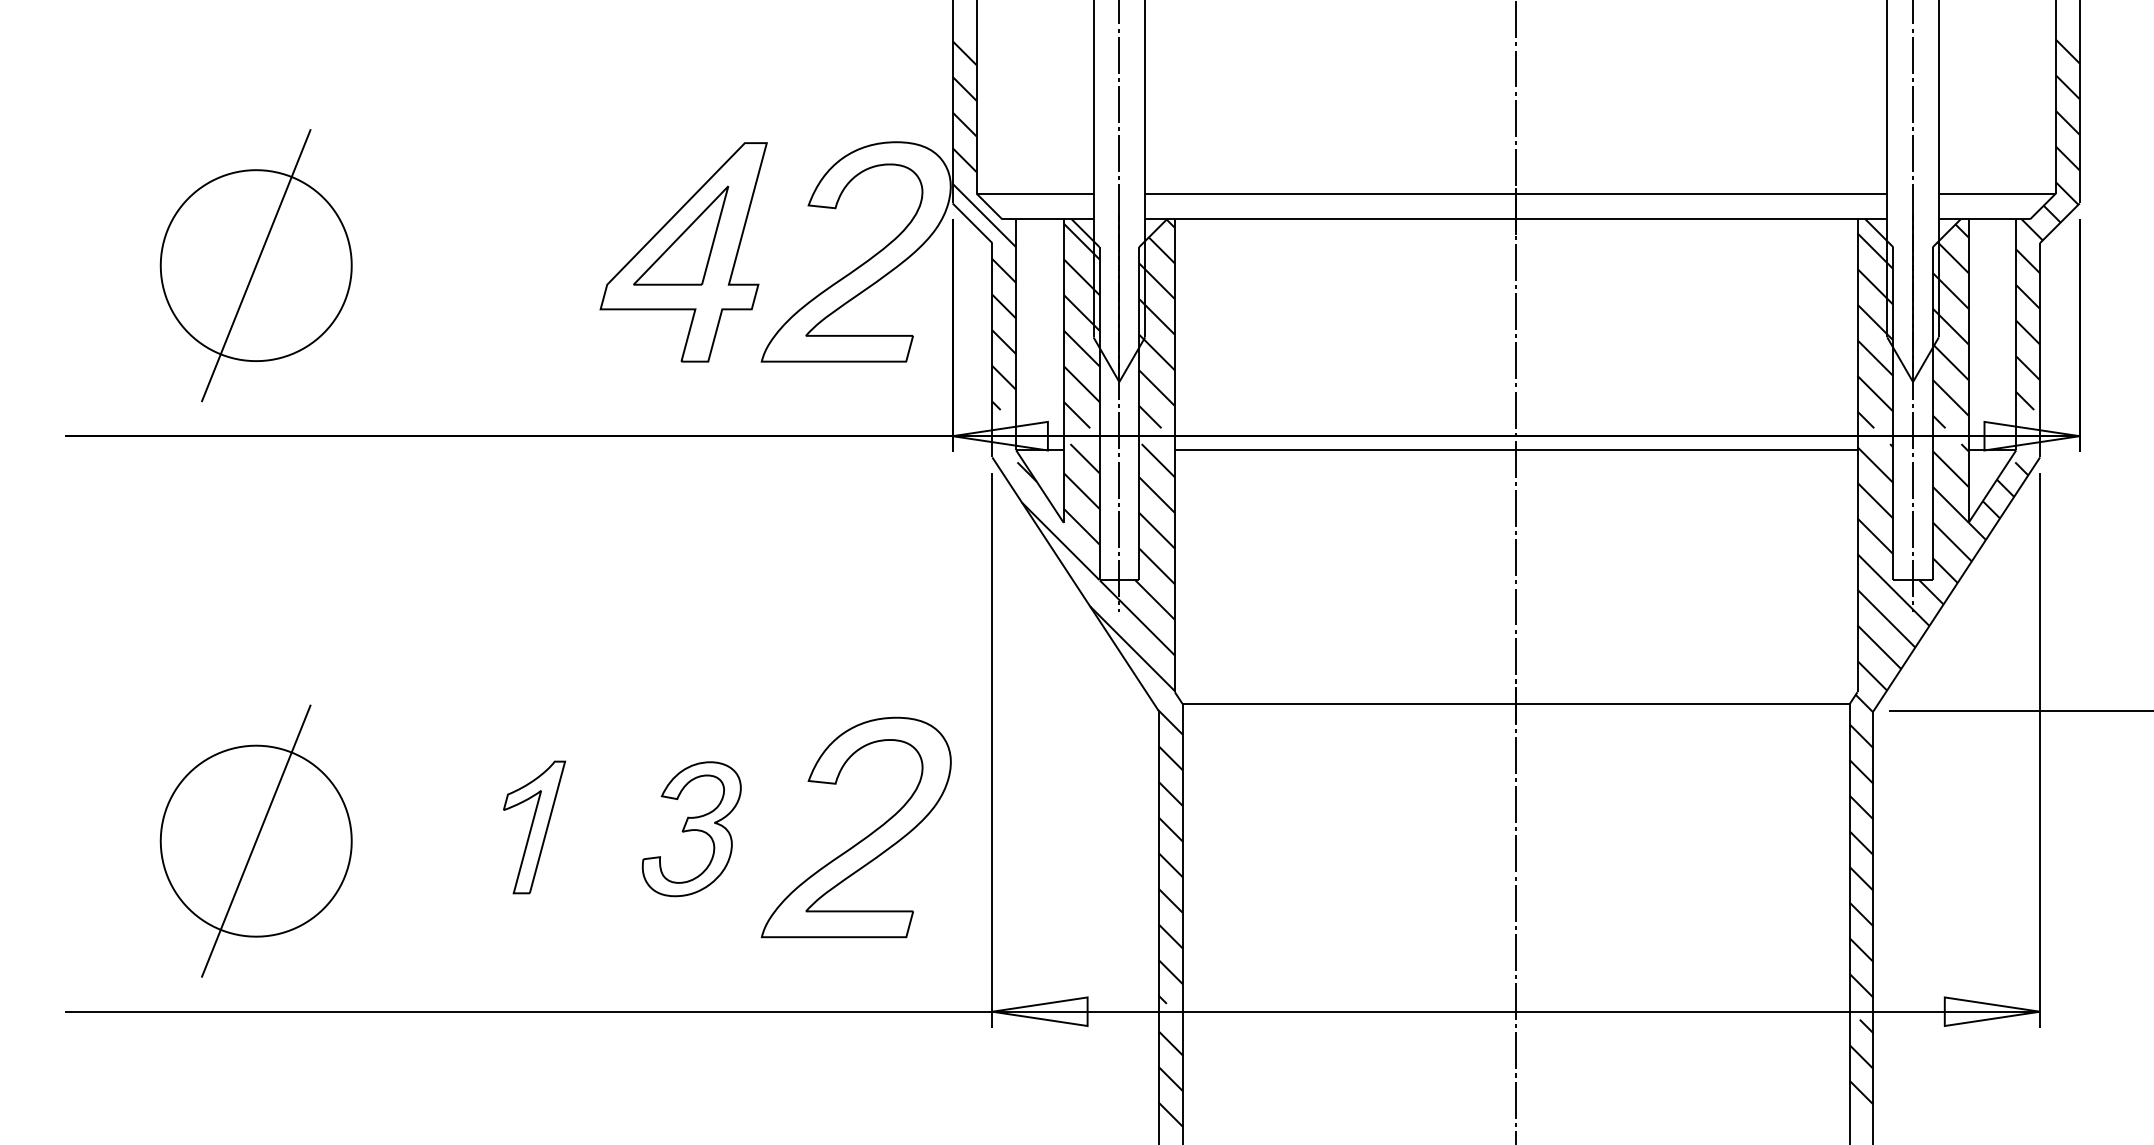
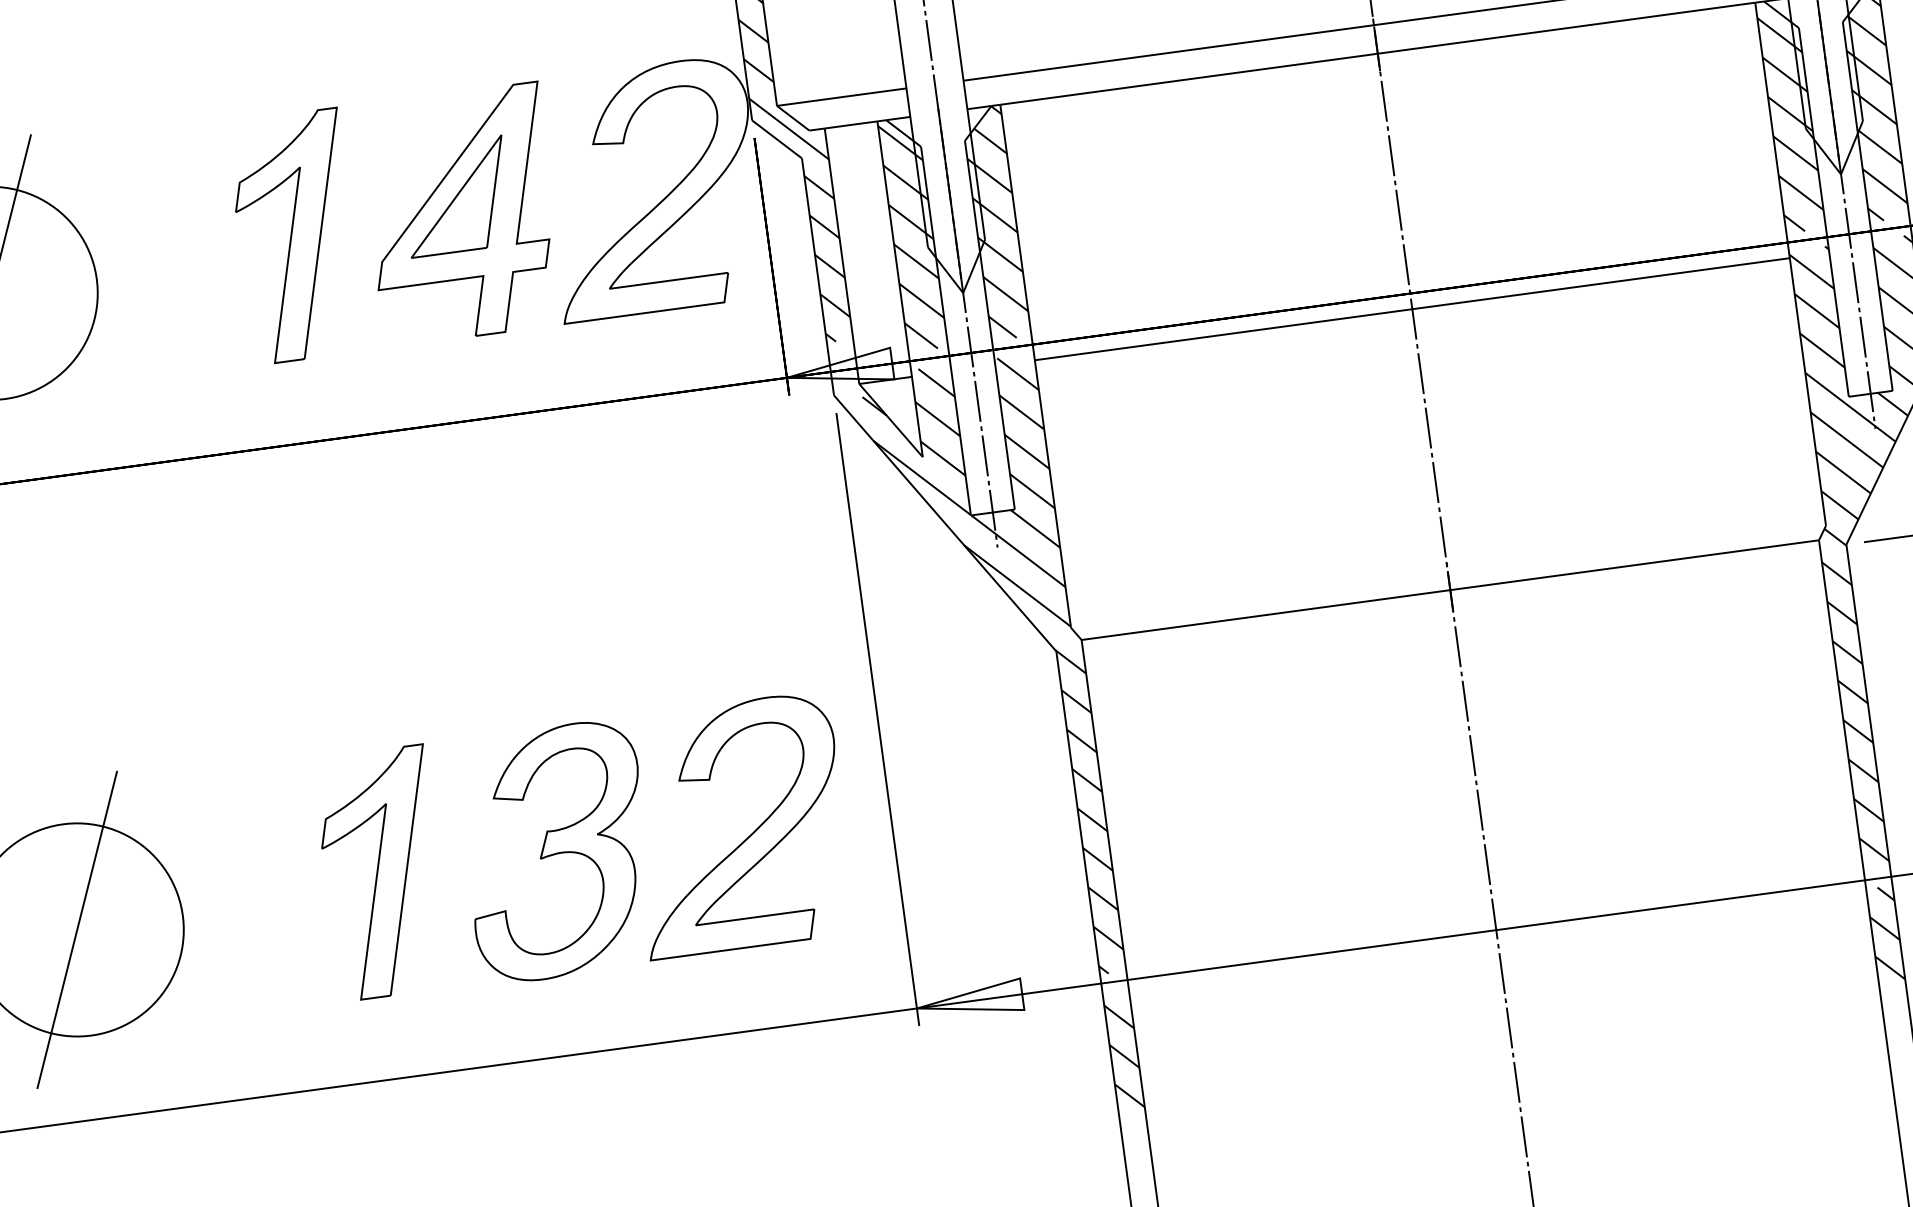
part: (534, 251) -> (296, 236), added
part: (534, 827) -> (382, 873), size x1.67
part: (691, 828) -> (556, 850), size x1.67

